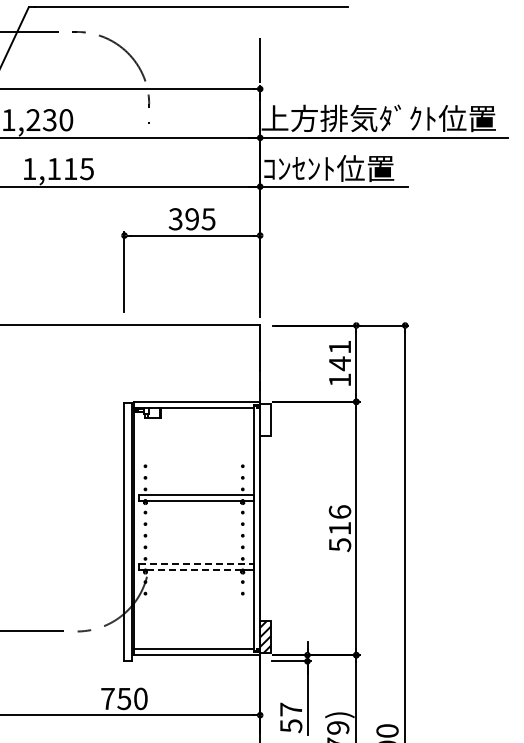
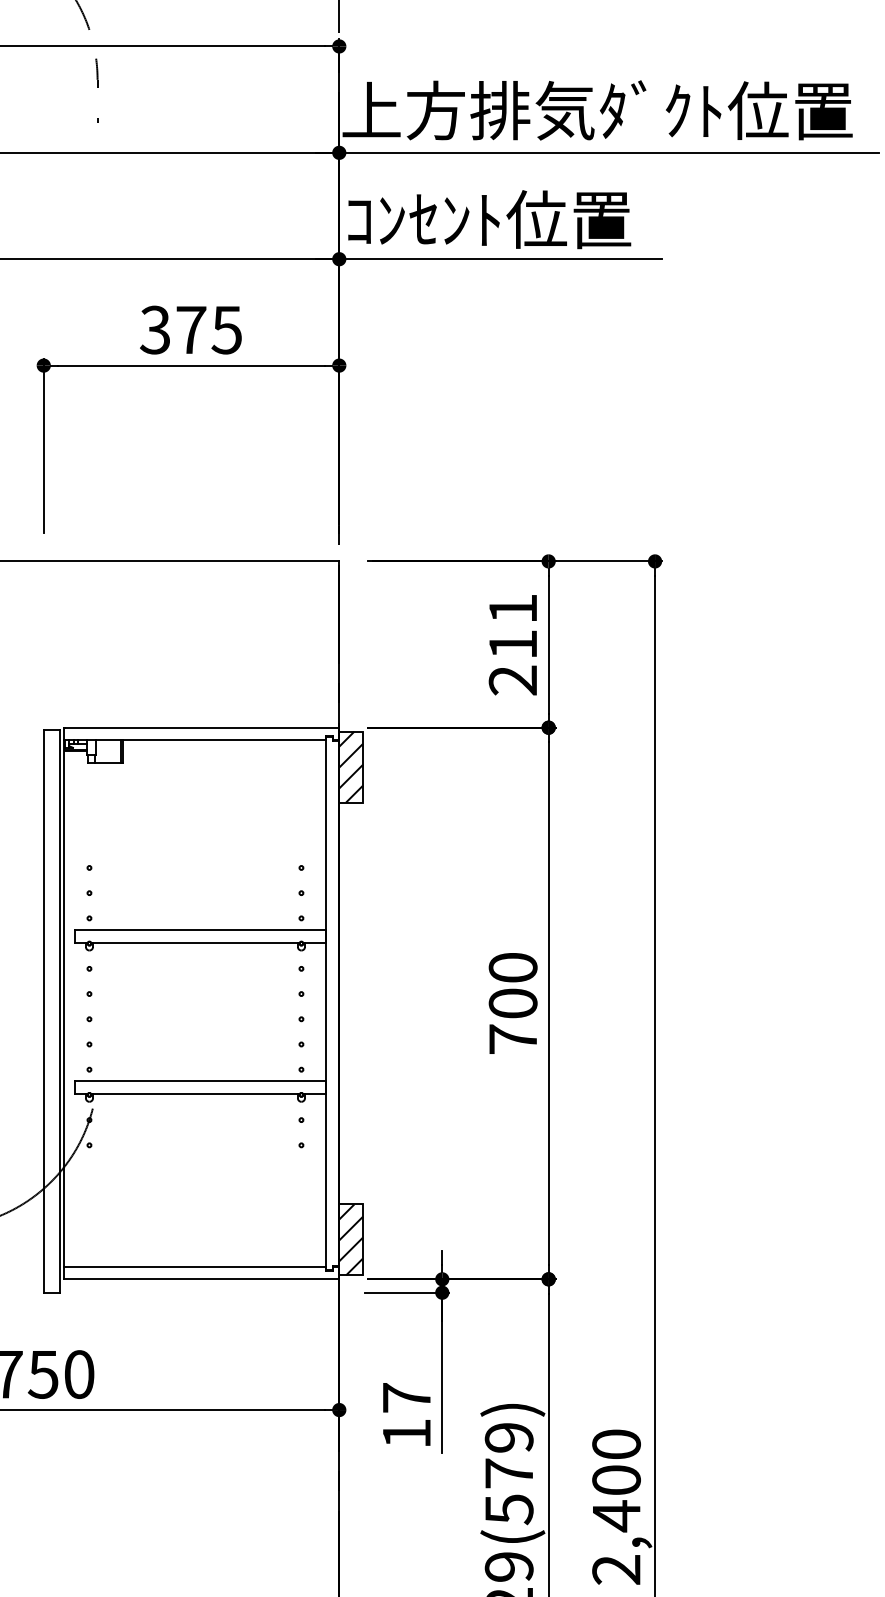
text: (192, 219) -> (191, 330), 395 -> 375
text: (339, 371) -> (511, 661), 141 -> 211
hatch: (265, 419) -> (350, 766), added
text: (339, 528) -> (511, 1003), 516 -> 700
line: (196, 564) -> (200, 1081), dashed -> solid
line: (194, 570) -> (196, 1094), dashed -> solid
text: (291, 726) -> (407, 1434), 57 -> 17

